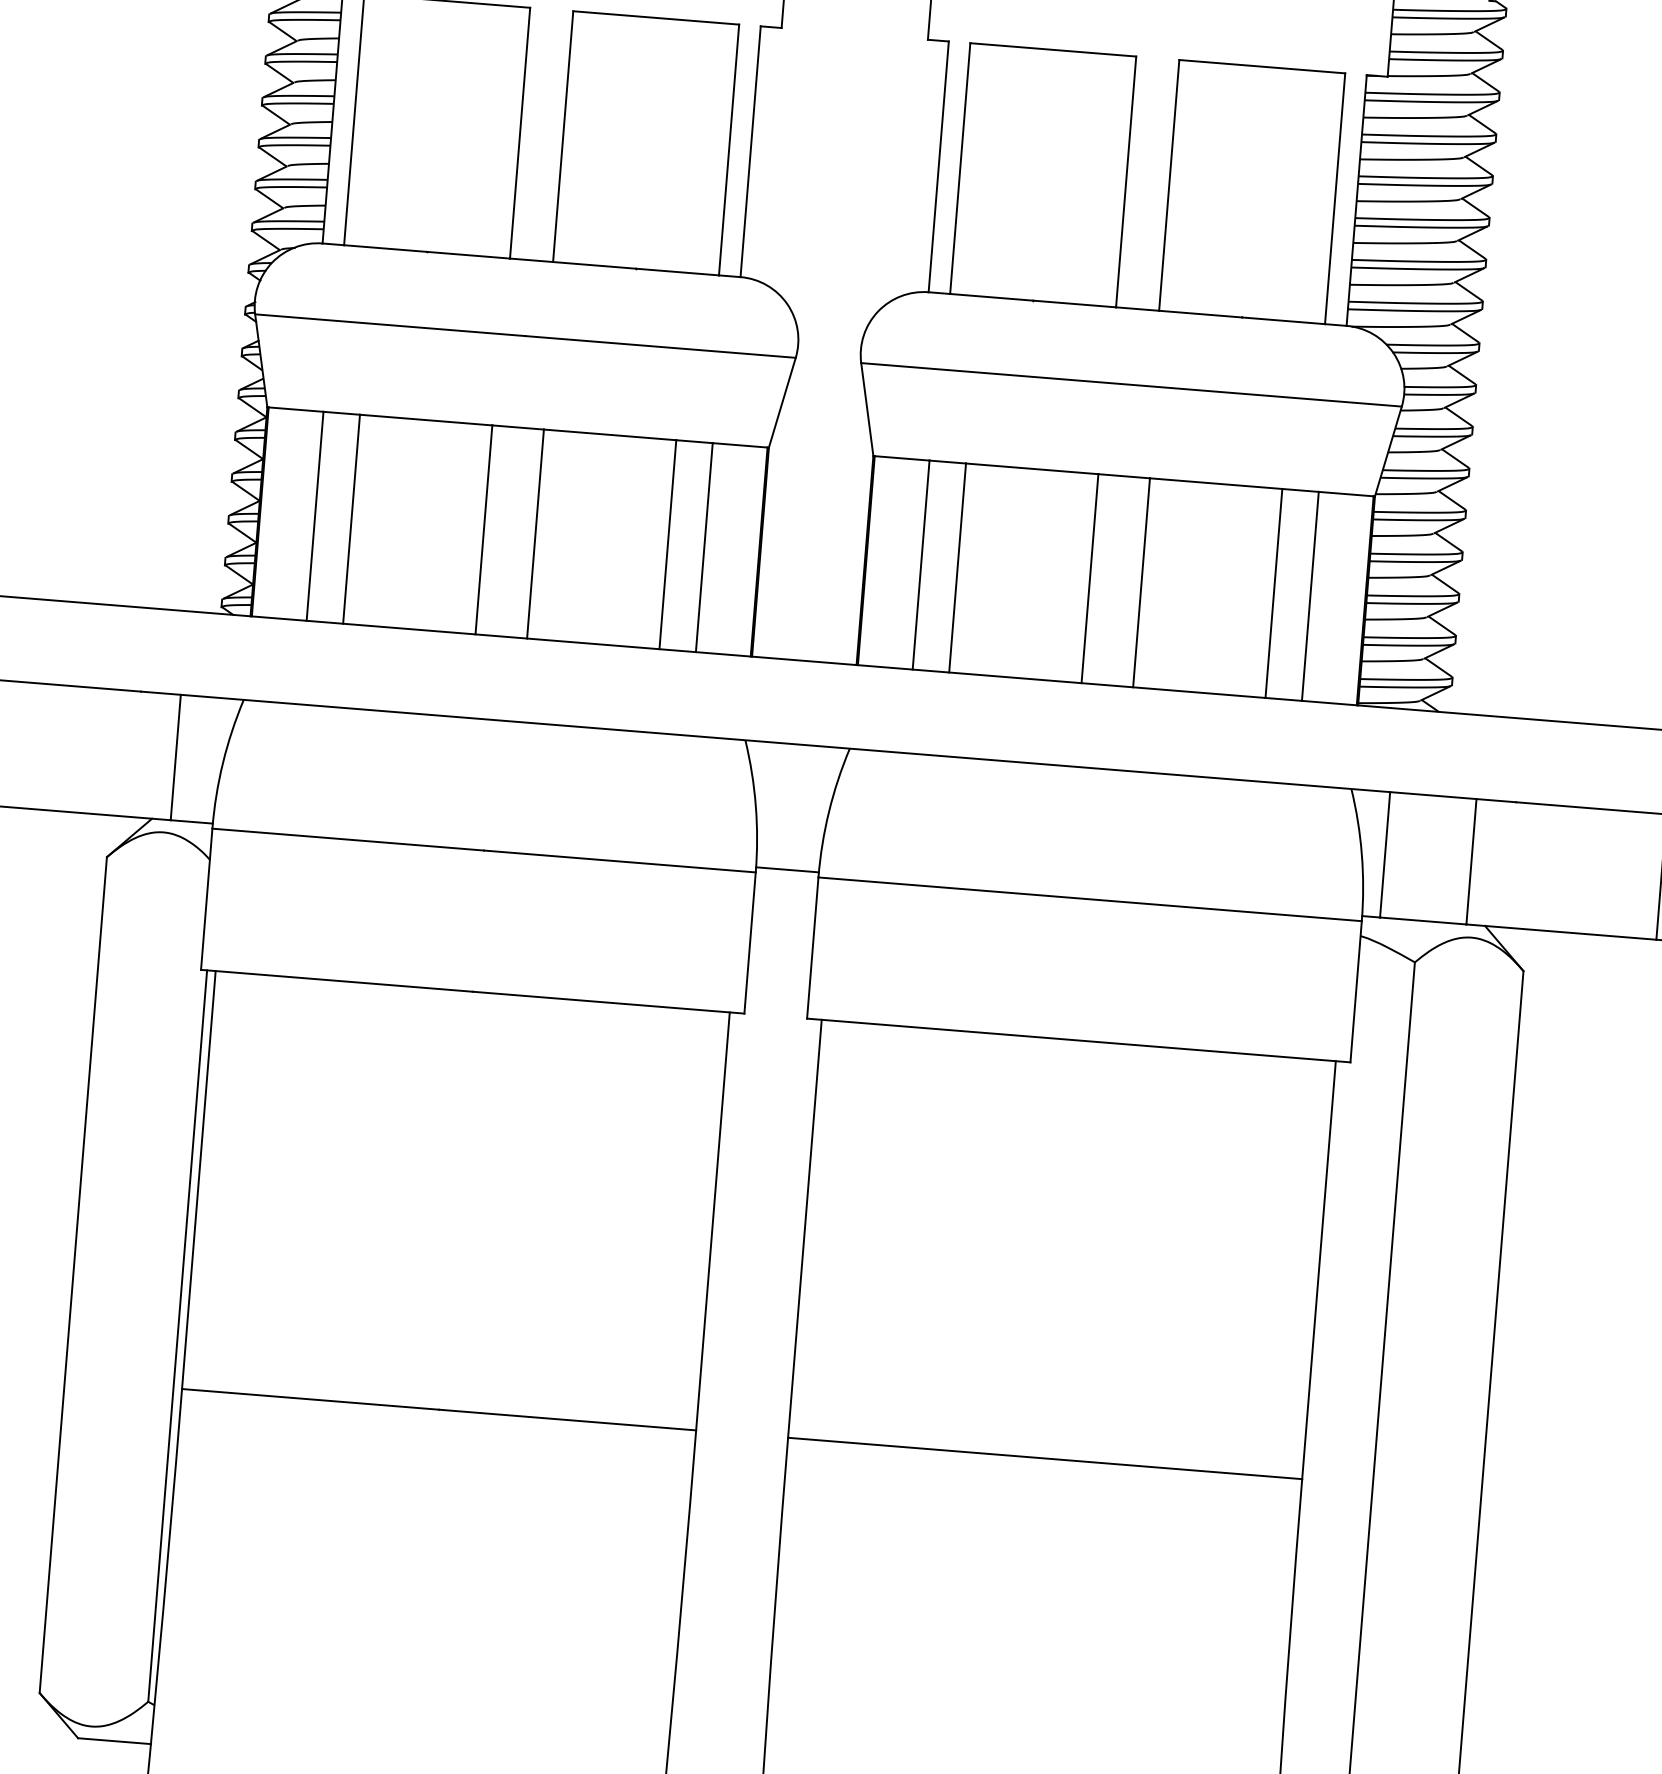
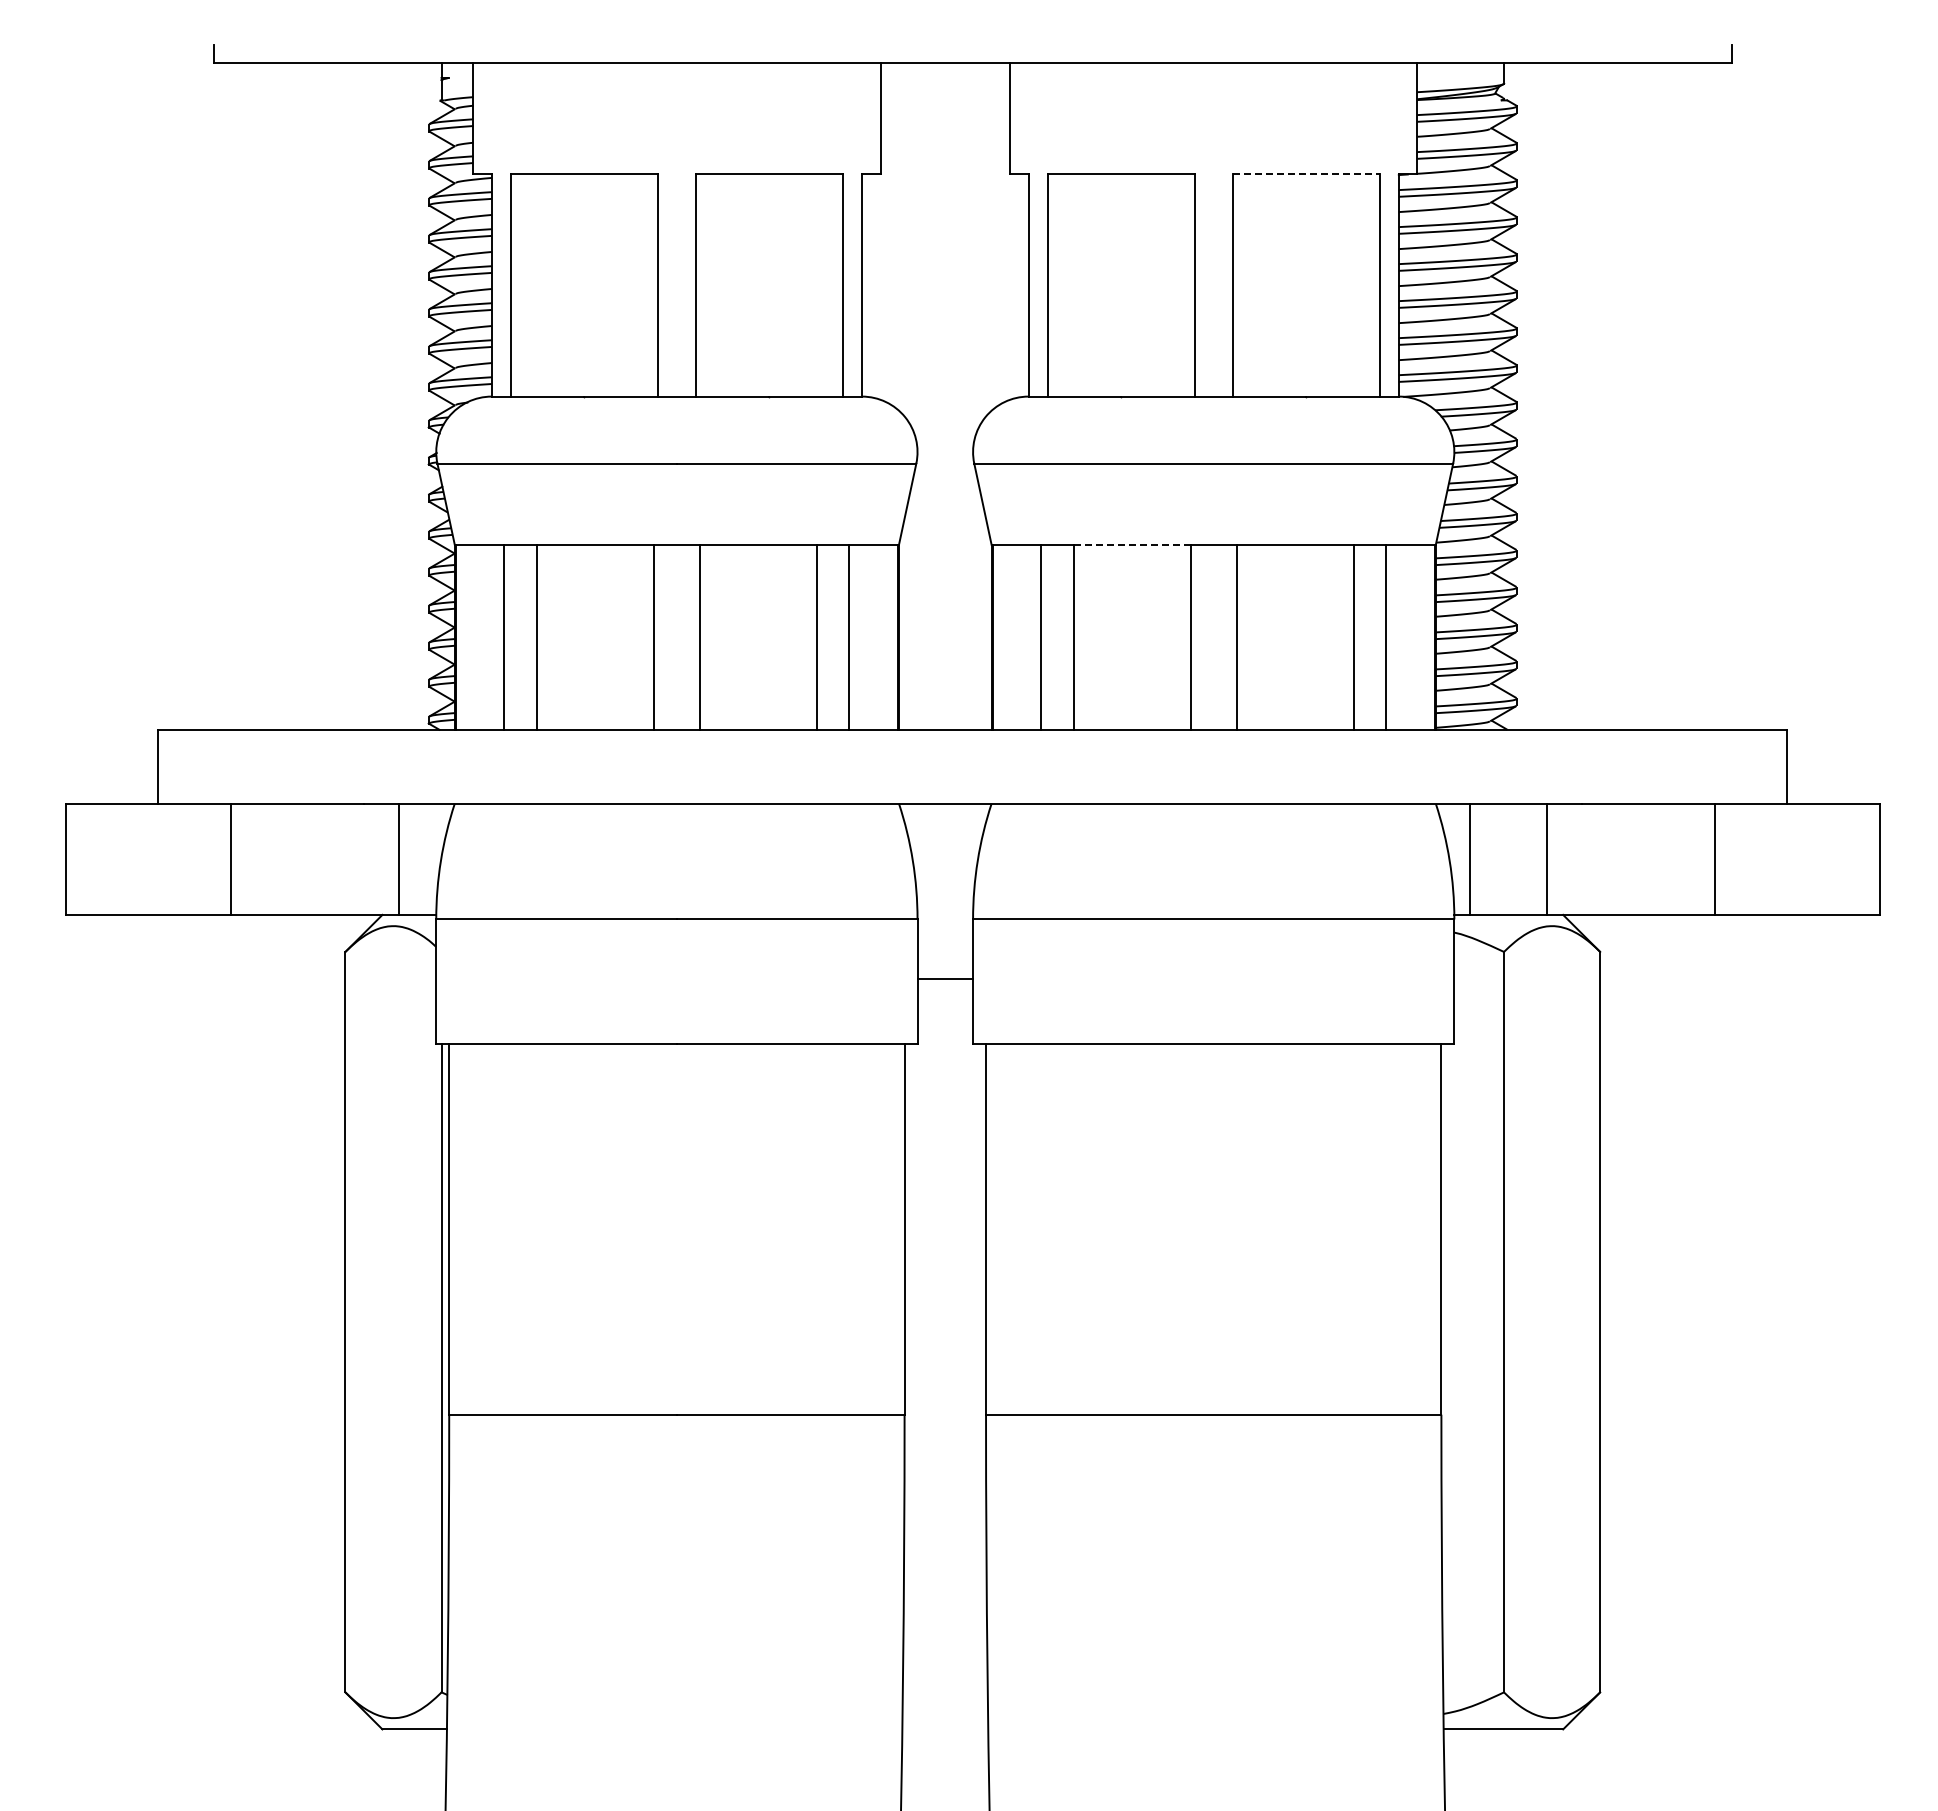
line: (1262, 66) -> (1306, 174), solid -> dashed
line: (1032, 468) -> (1132, 544), solid -> dashed
line: (787, 869) -> (945, 978), moved

